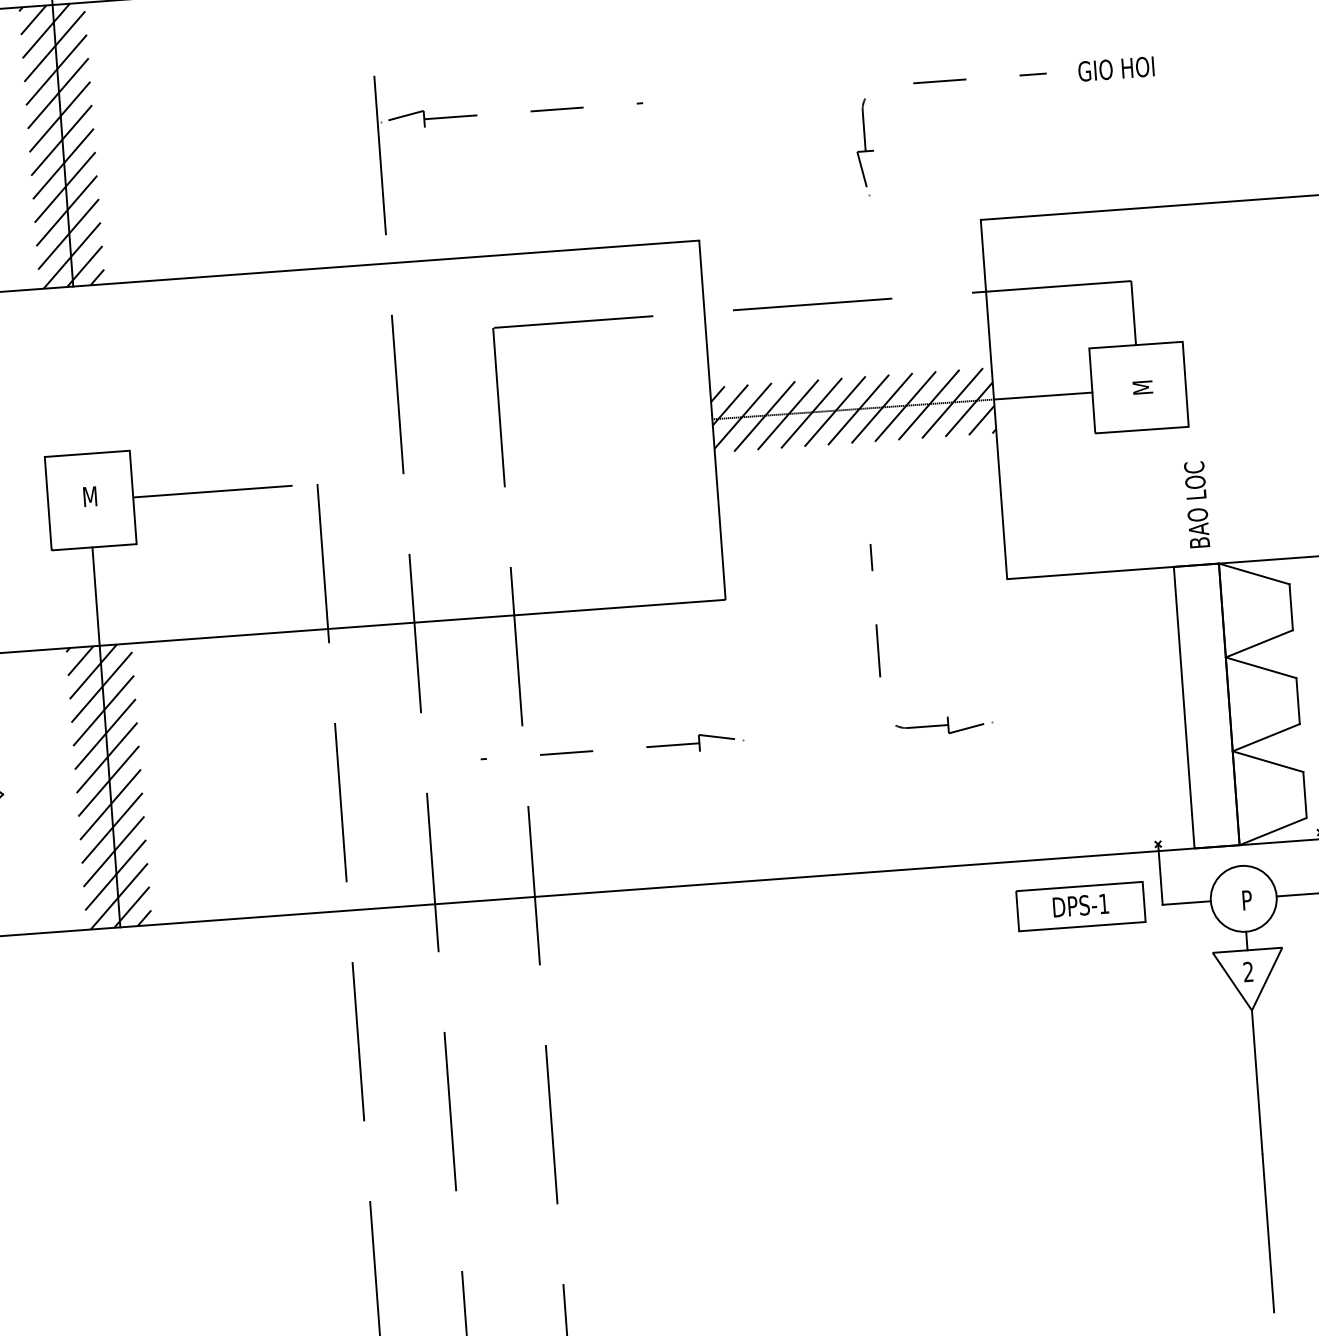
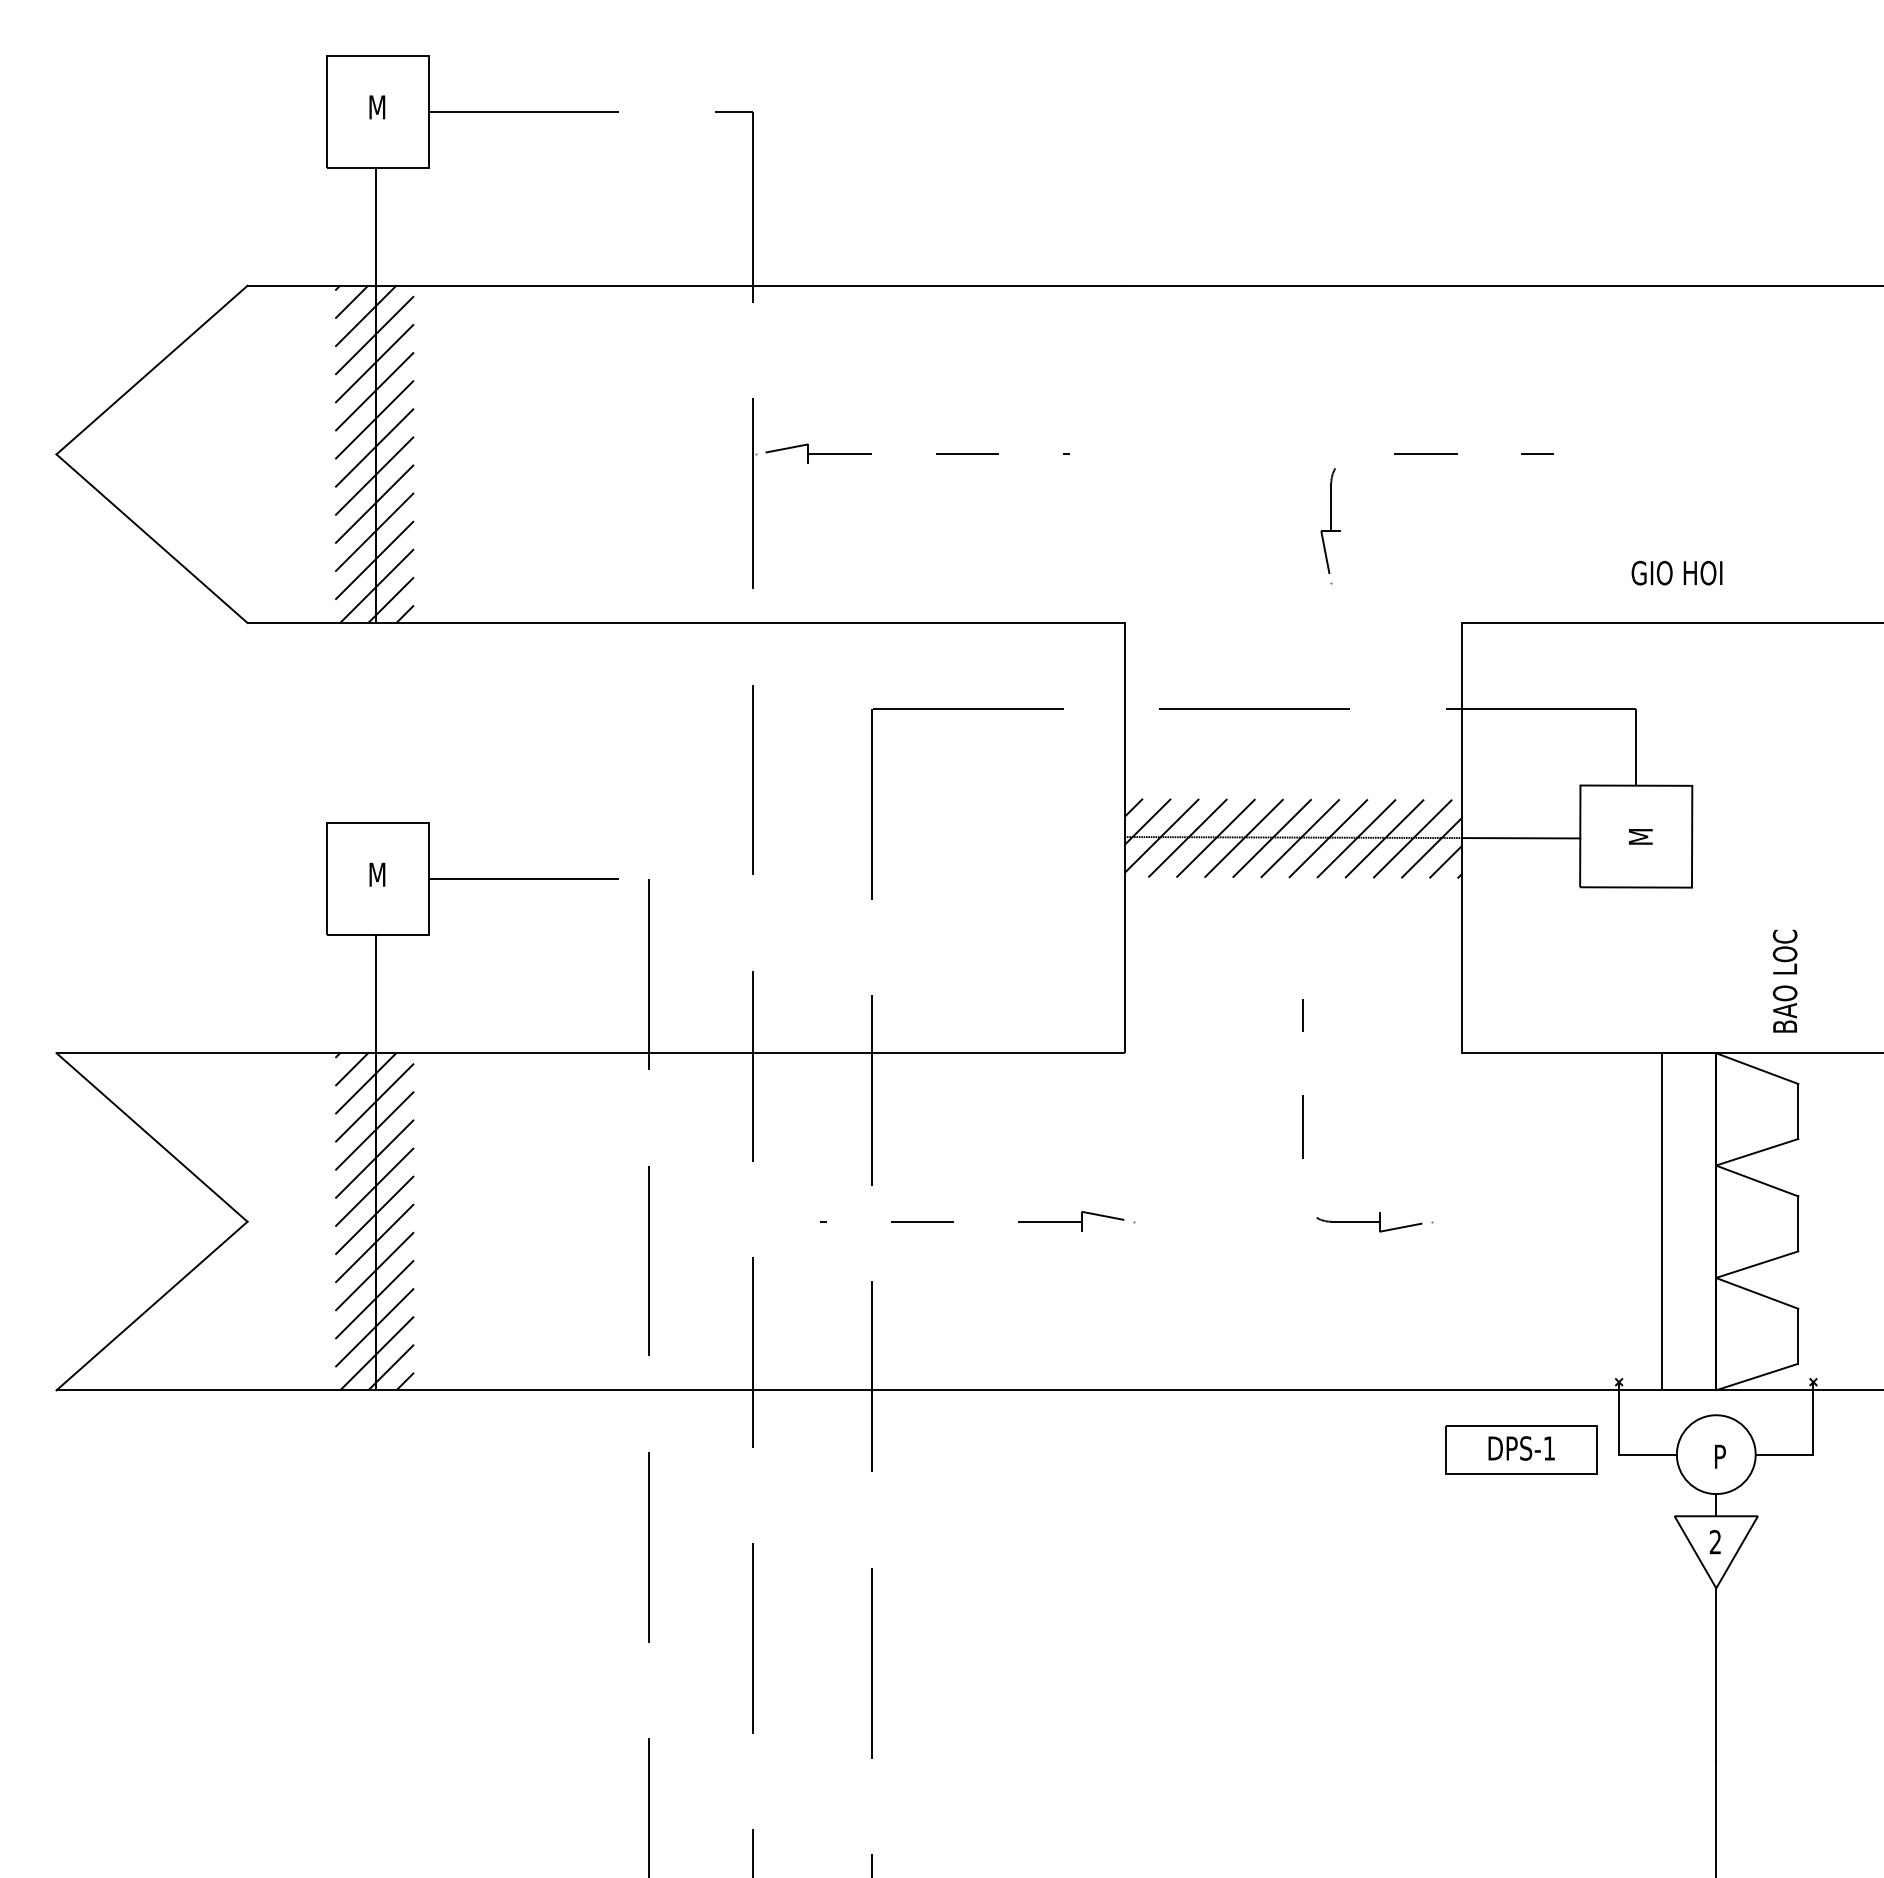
text: (1115, 68) -> (1676, 572), moved
text: (1196, 504) -> (1784, 980), moved

